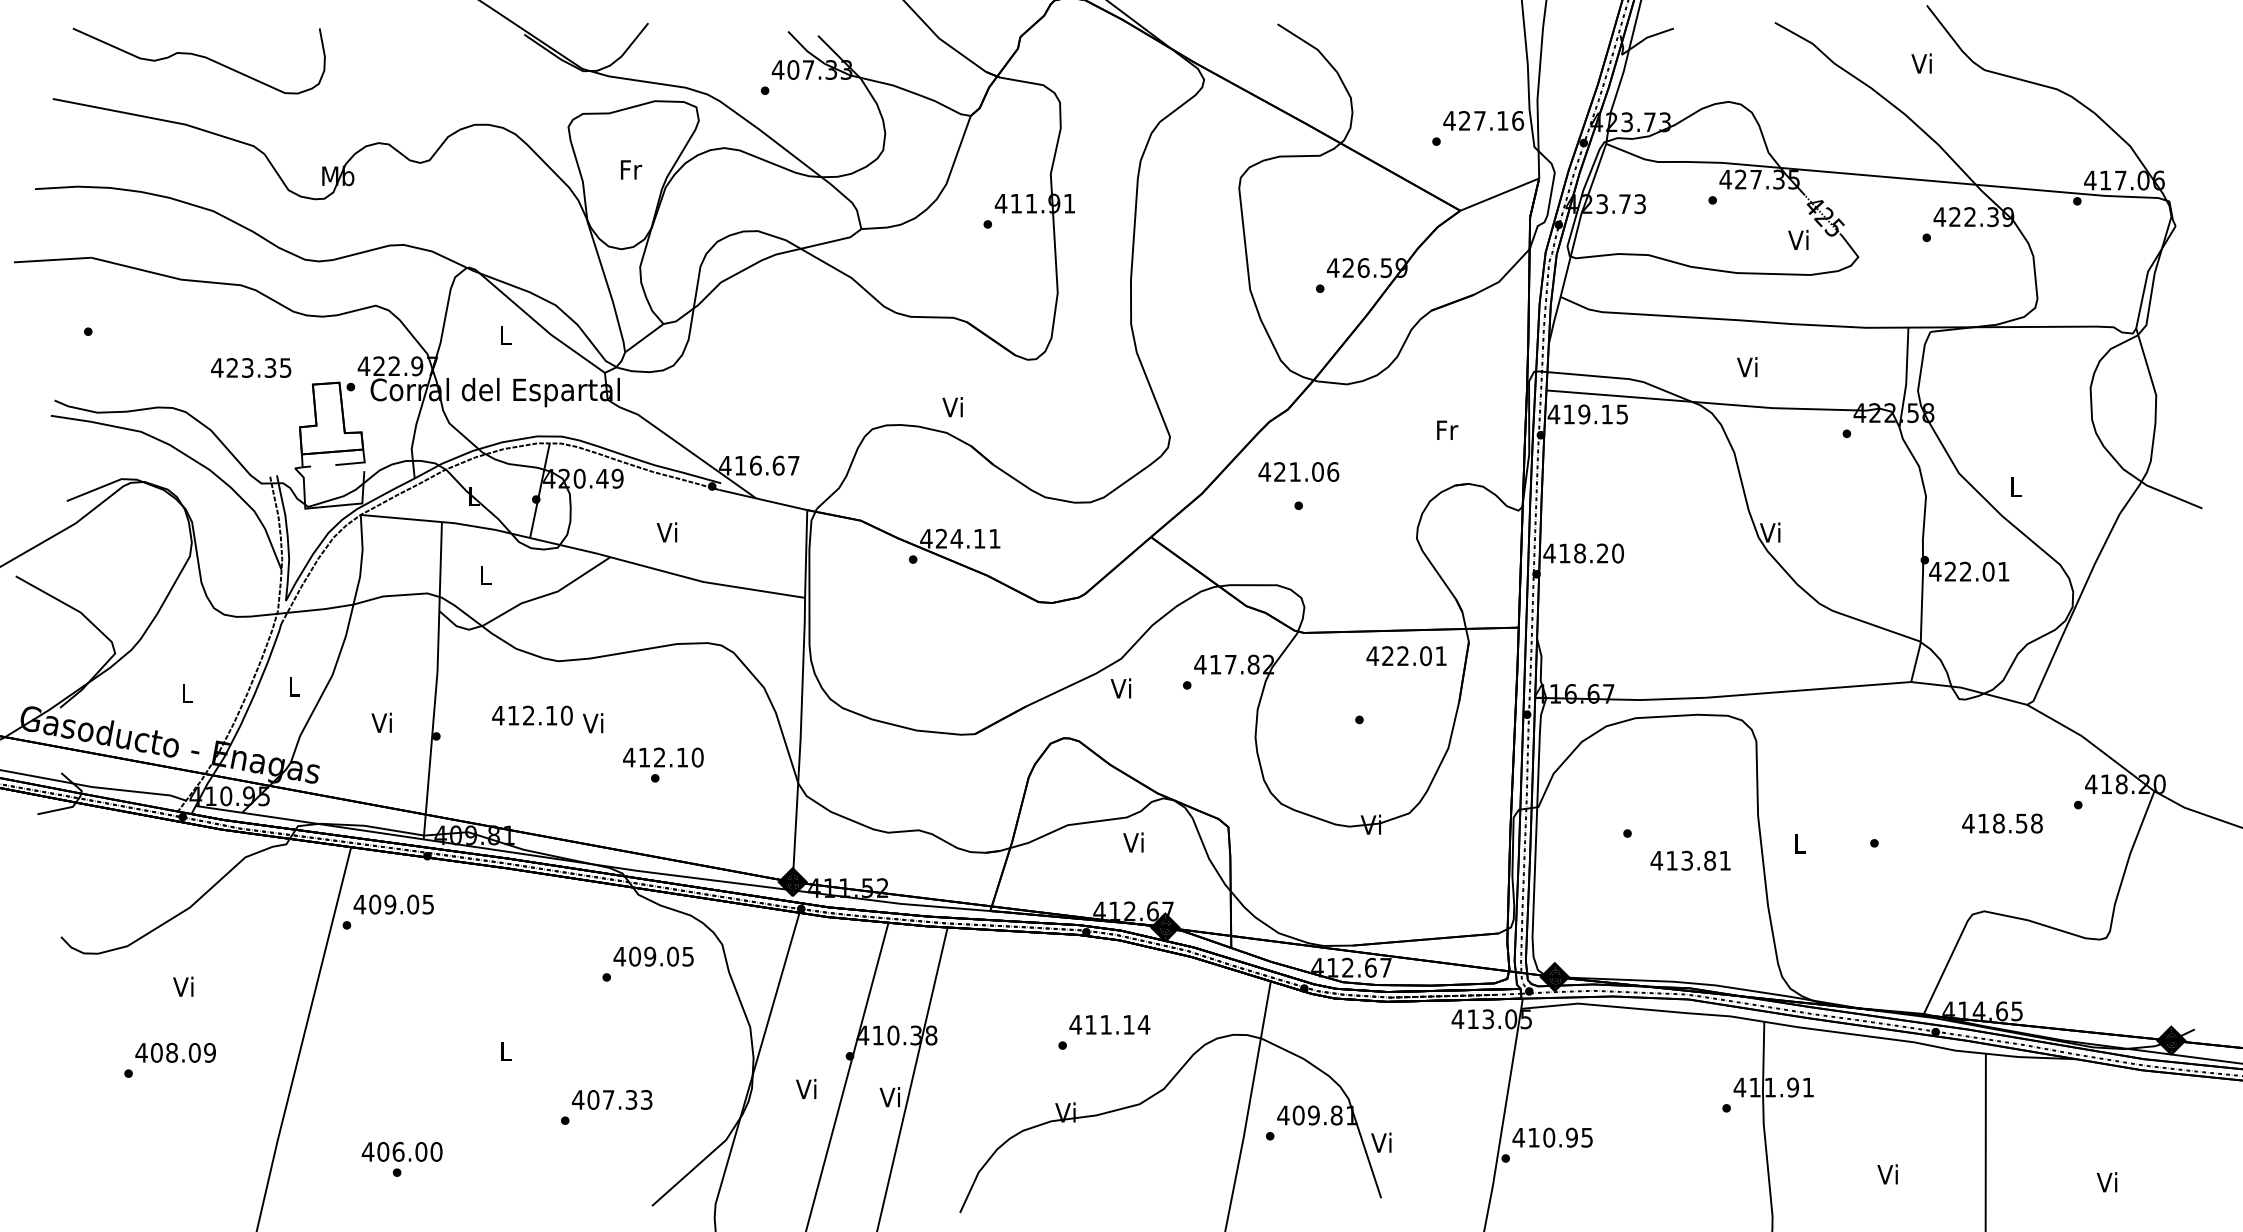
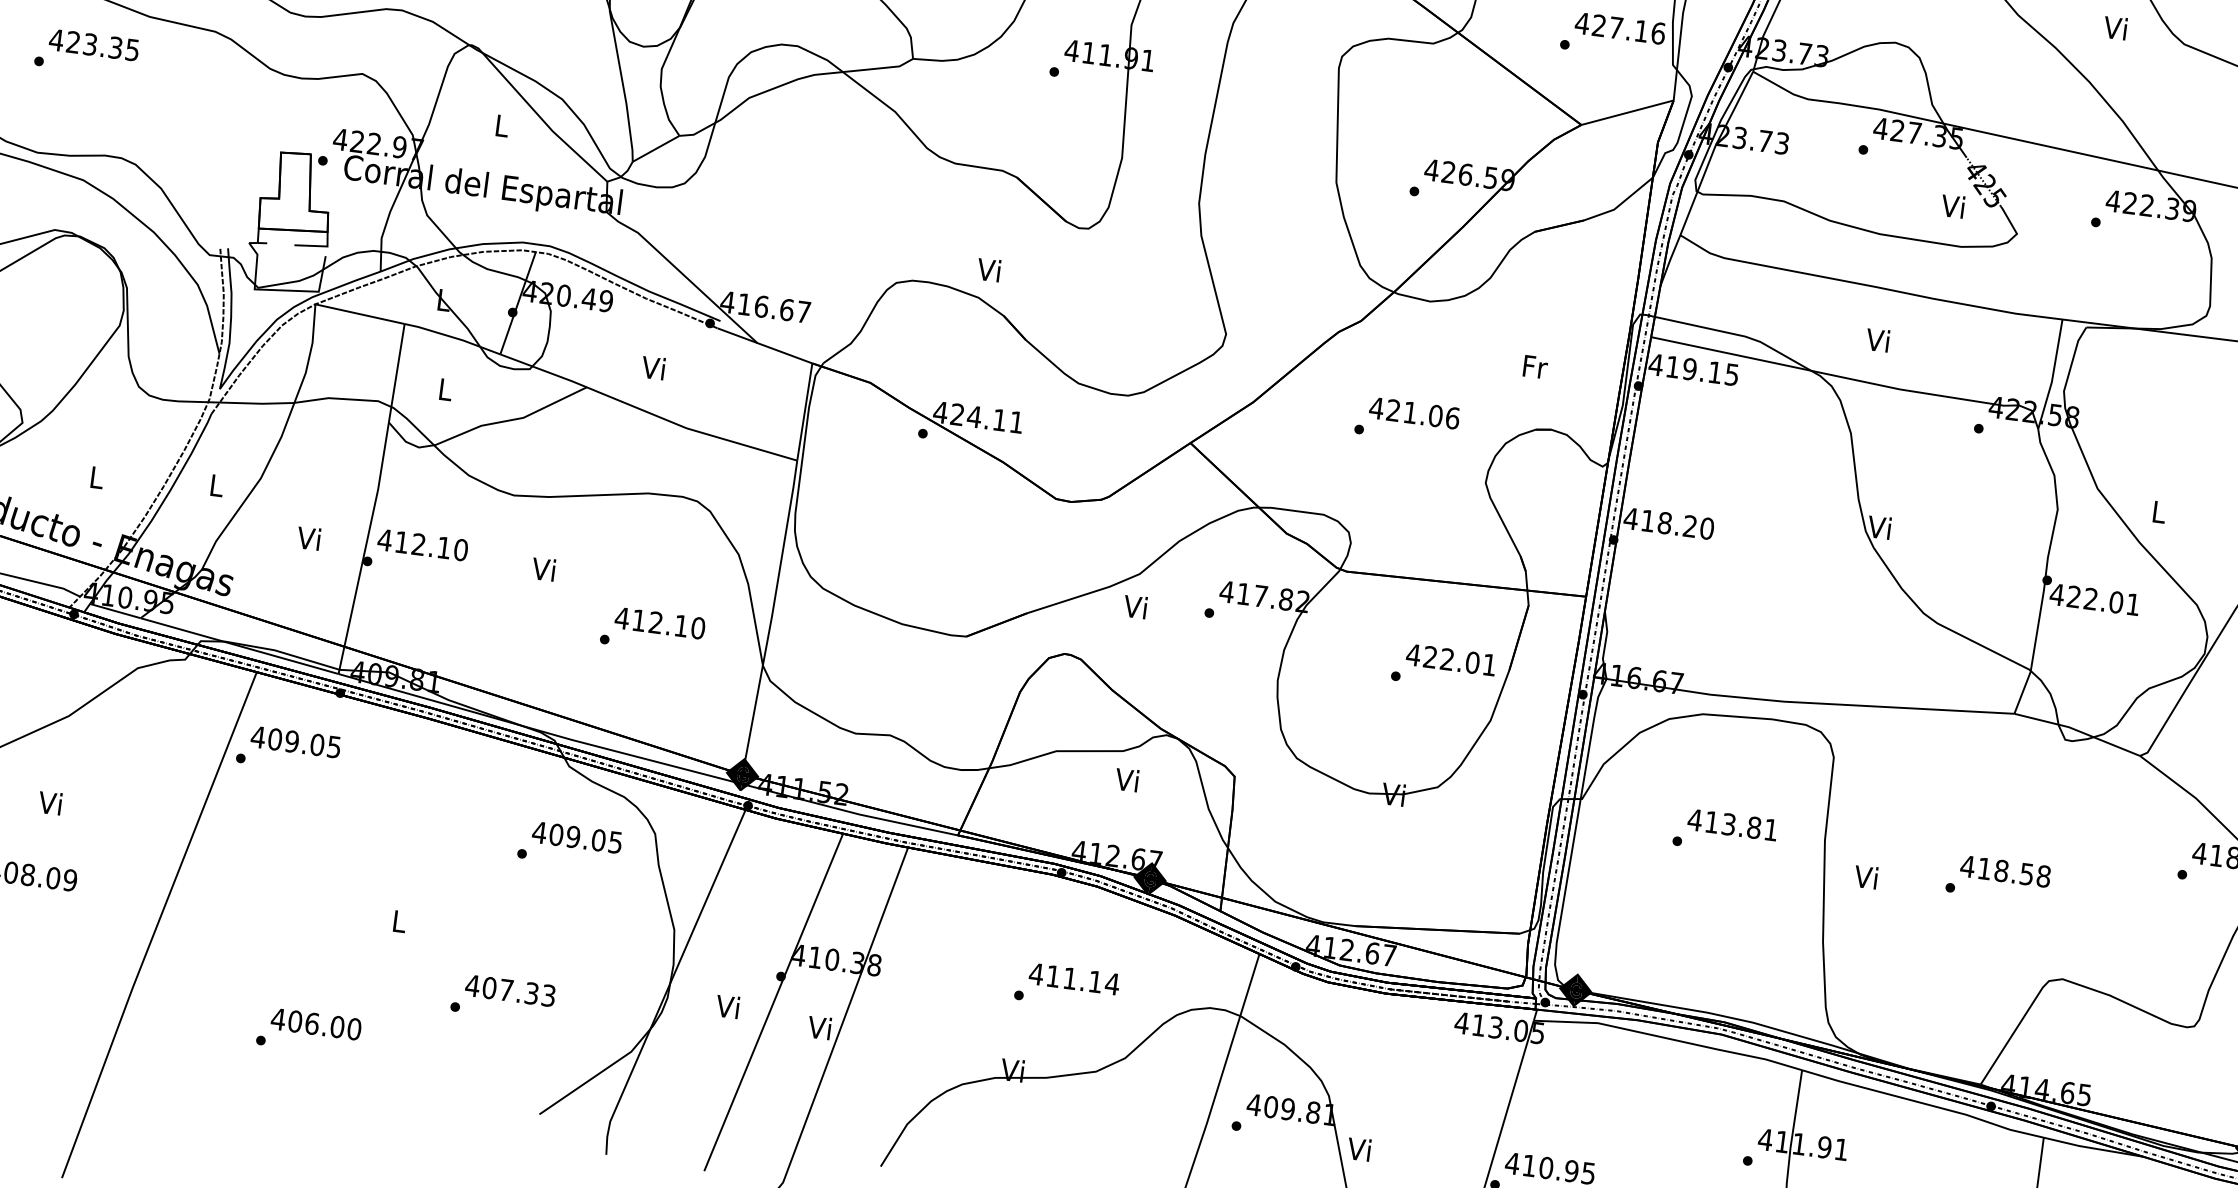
text: (251, 367) -> (94, 44), moved
text: (1298, 471) -> (1414, 412), moved
text: (1406, 656) -> (1451, 660), moved
text: (532, 715) -> (422, 544), moved
text: (663, 757) -> (660, 623), moved
text: (2002, 823) -> (2005, 871), moved
text: (1798, 843) -> (1865, 876), L -> Vi
text: (1690, 860) -> (1732, 824), moved
text: (401, 1151) -> (315, 1023), moved

